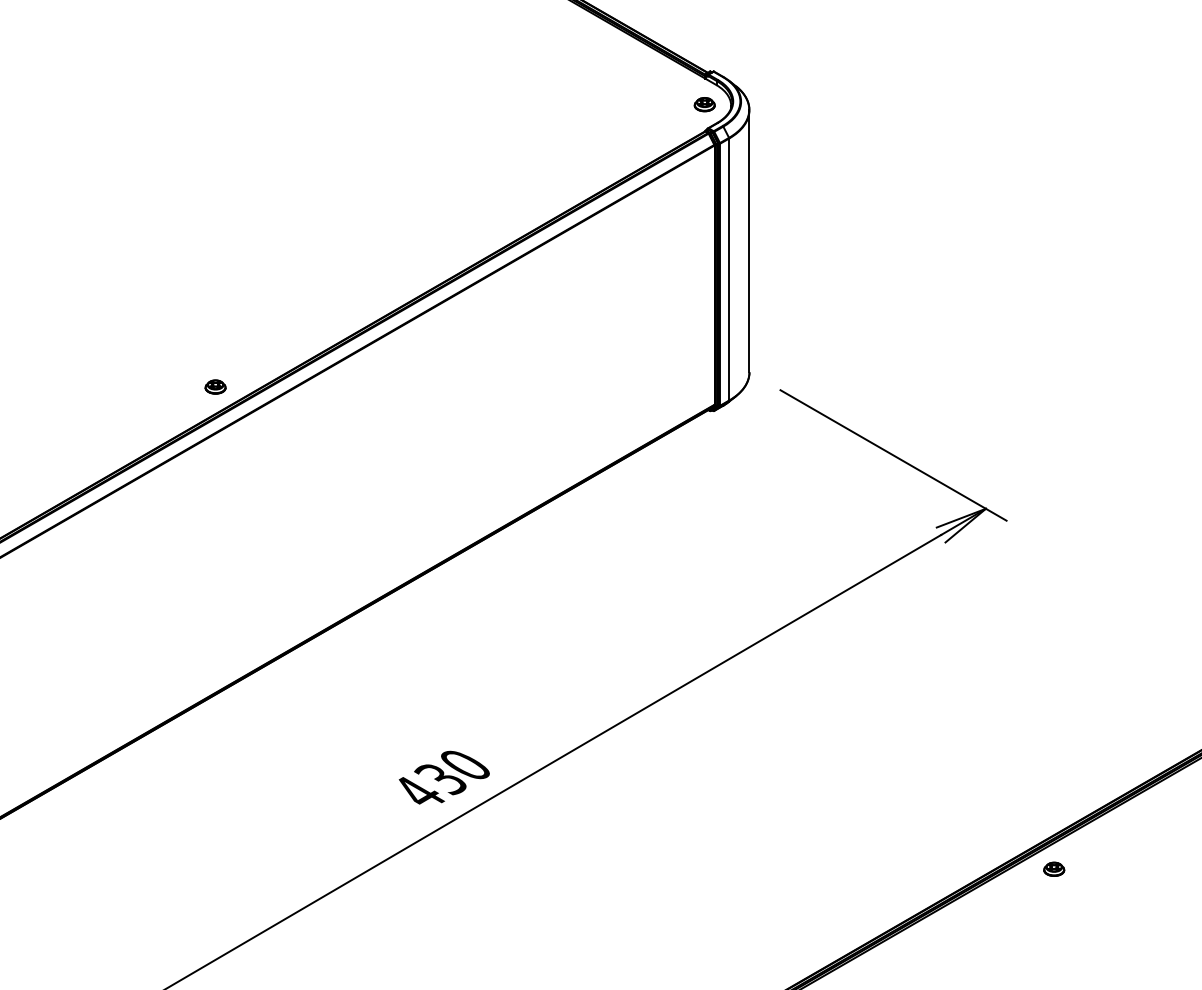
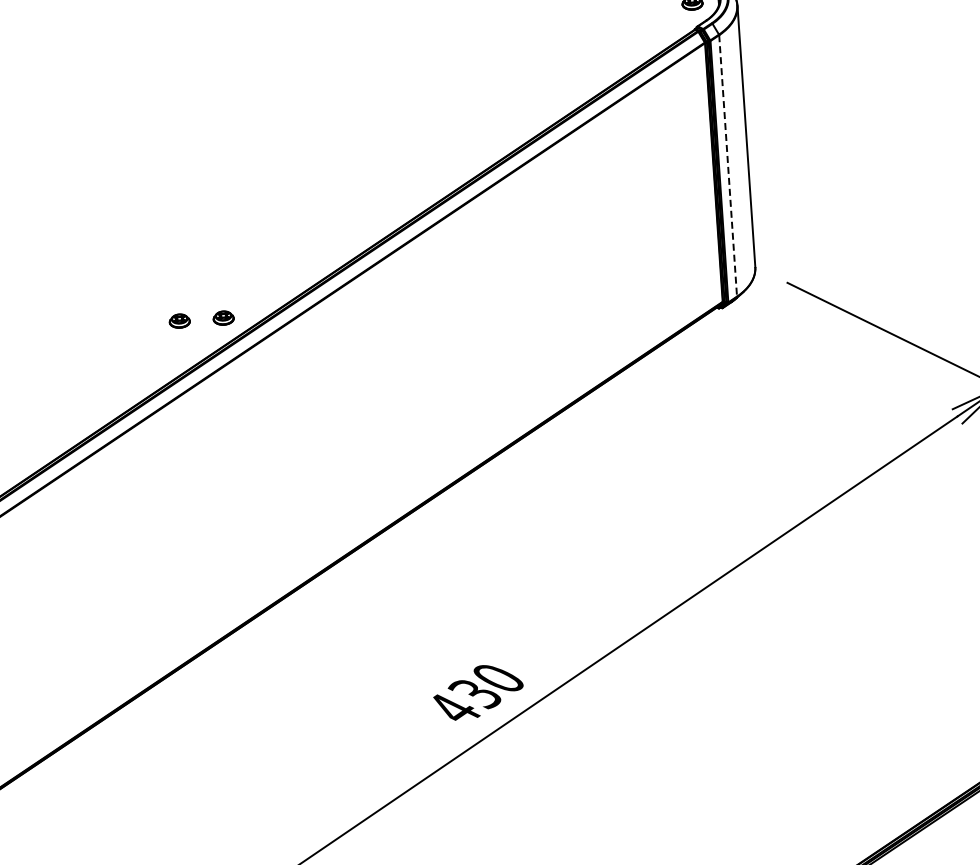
line: (729, 270) -> (728, 166), solid -> dashed
part: (171, 386) -> (179, 320), added

